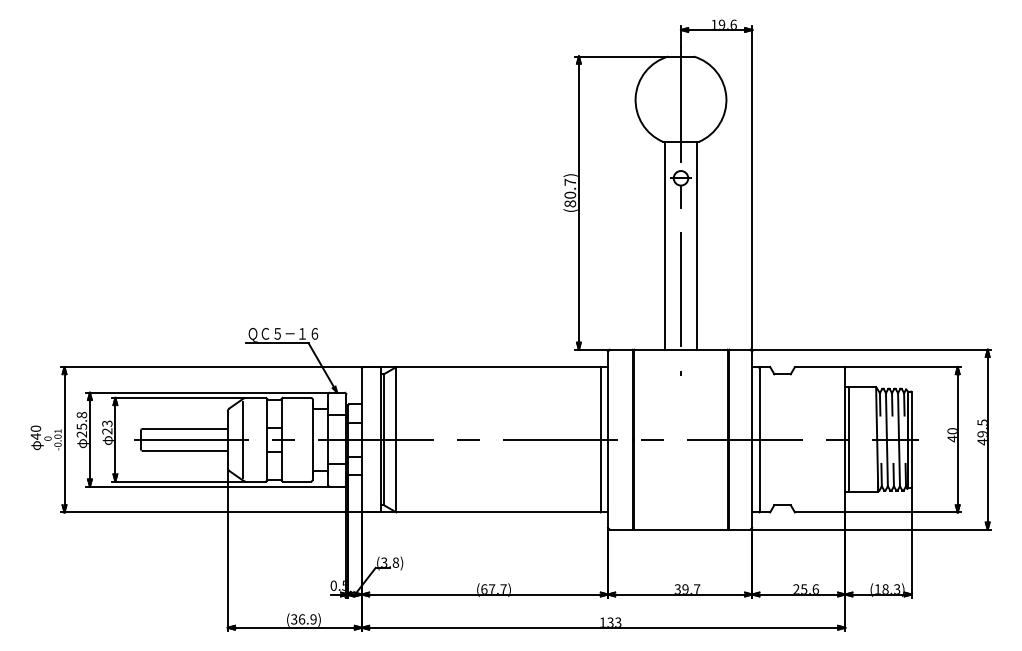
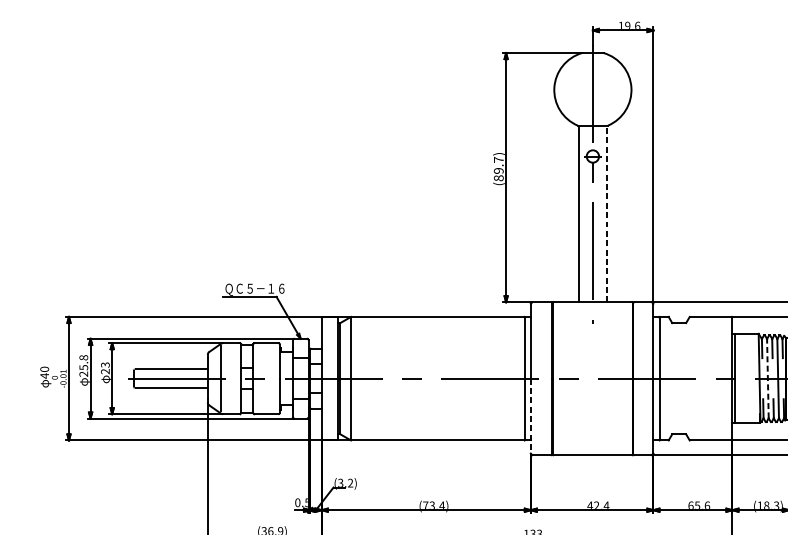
text: (570, 194) -> (498, 170), (80.7) -> (89.7)
line: (697, 245) -> (606, 213), solid -> dashed
line: (886, 439) -> (767, 378), solid -> dashed
line: (607, 484) -> (530, 416), solid -> dashed
text: (395, 562) -> (350, 483), (3.8) -> (3.2)
text: (494, 588) -> (434, 505), (67.7) -> (73.4)
text: (687, 588) -> (598, 505), 39.7 -> 42.4
text: (796, 588) -> (691, 505), 25.6 -> 65.6

